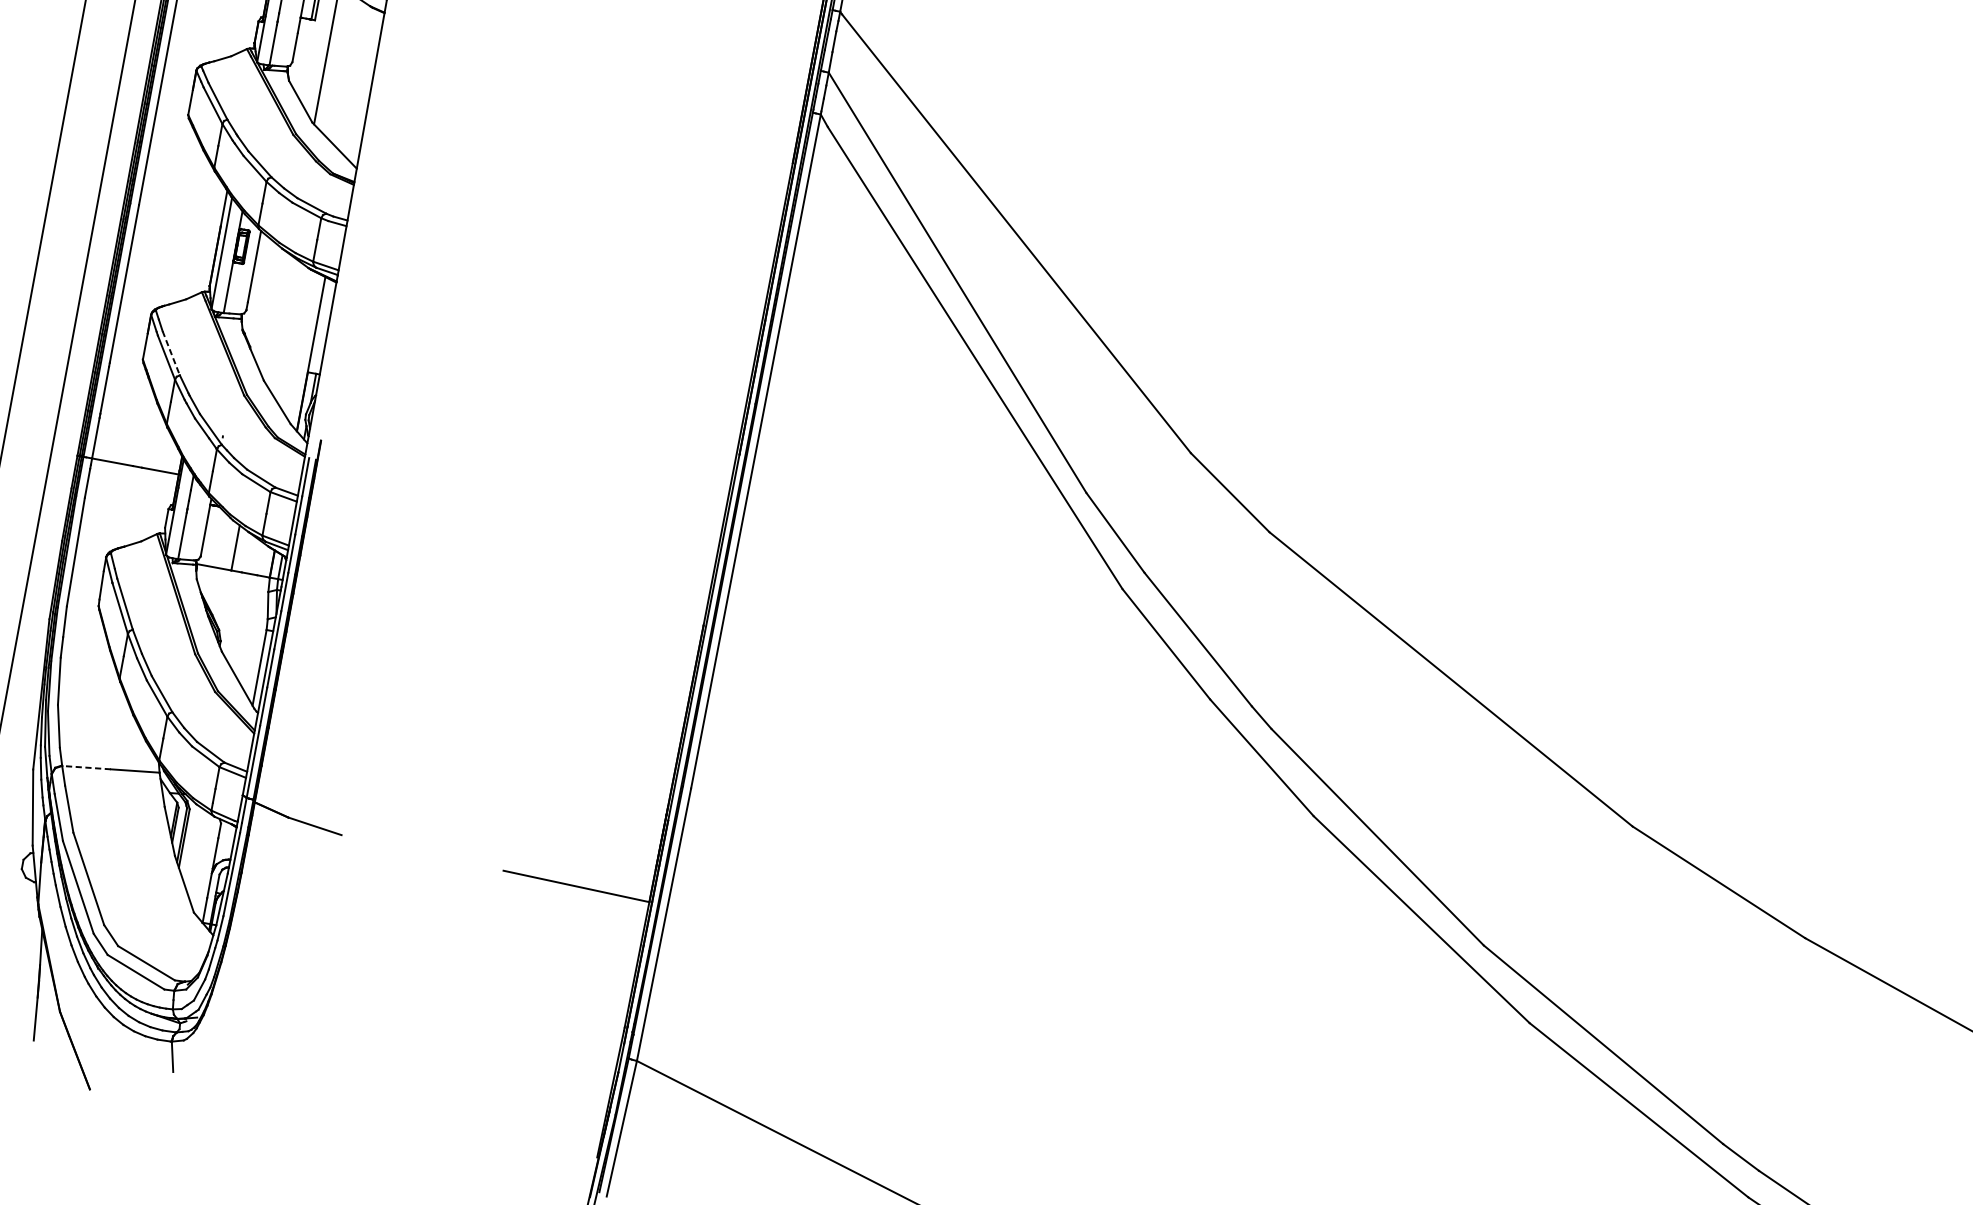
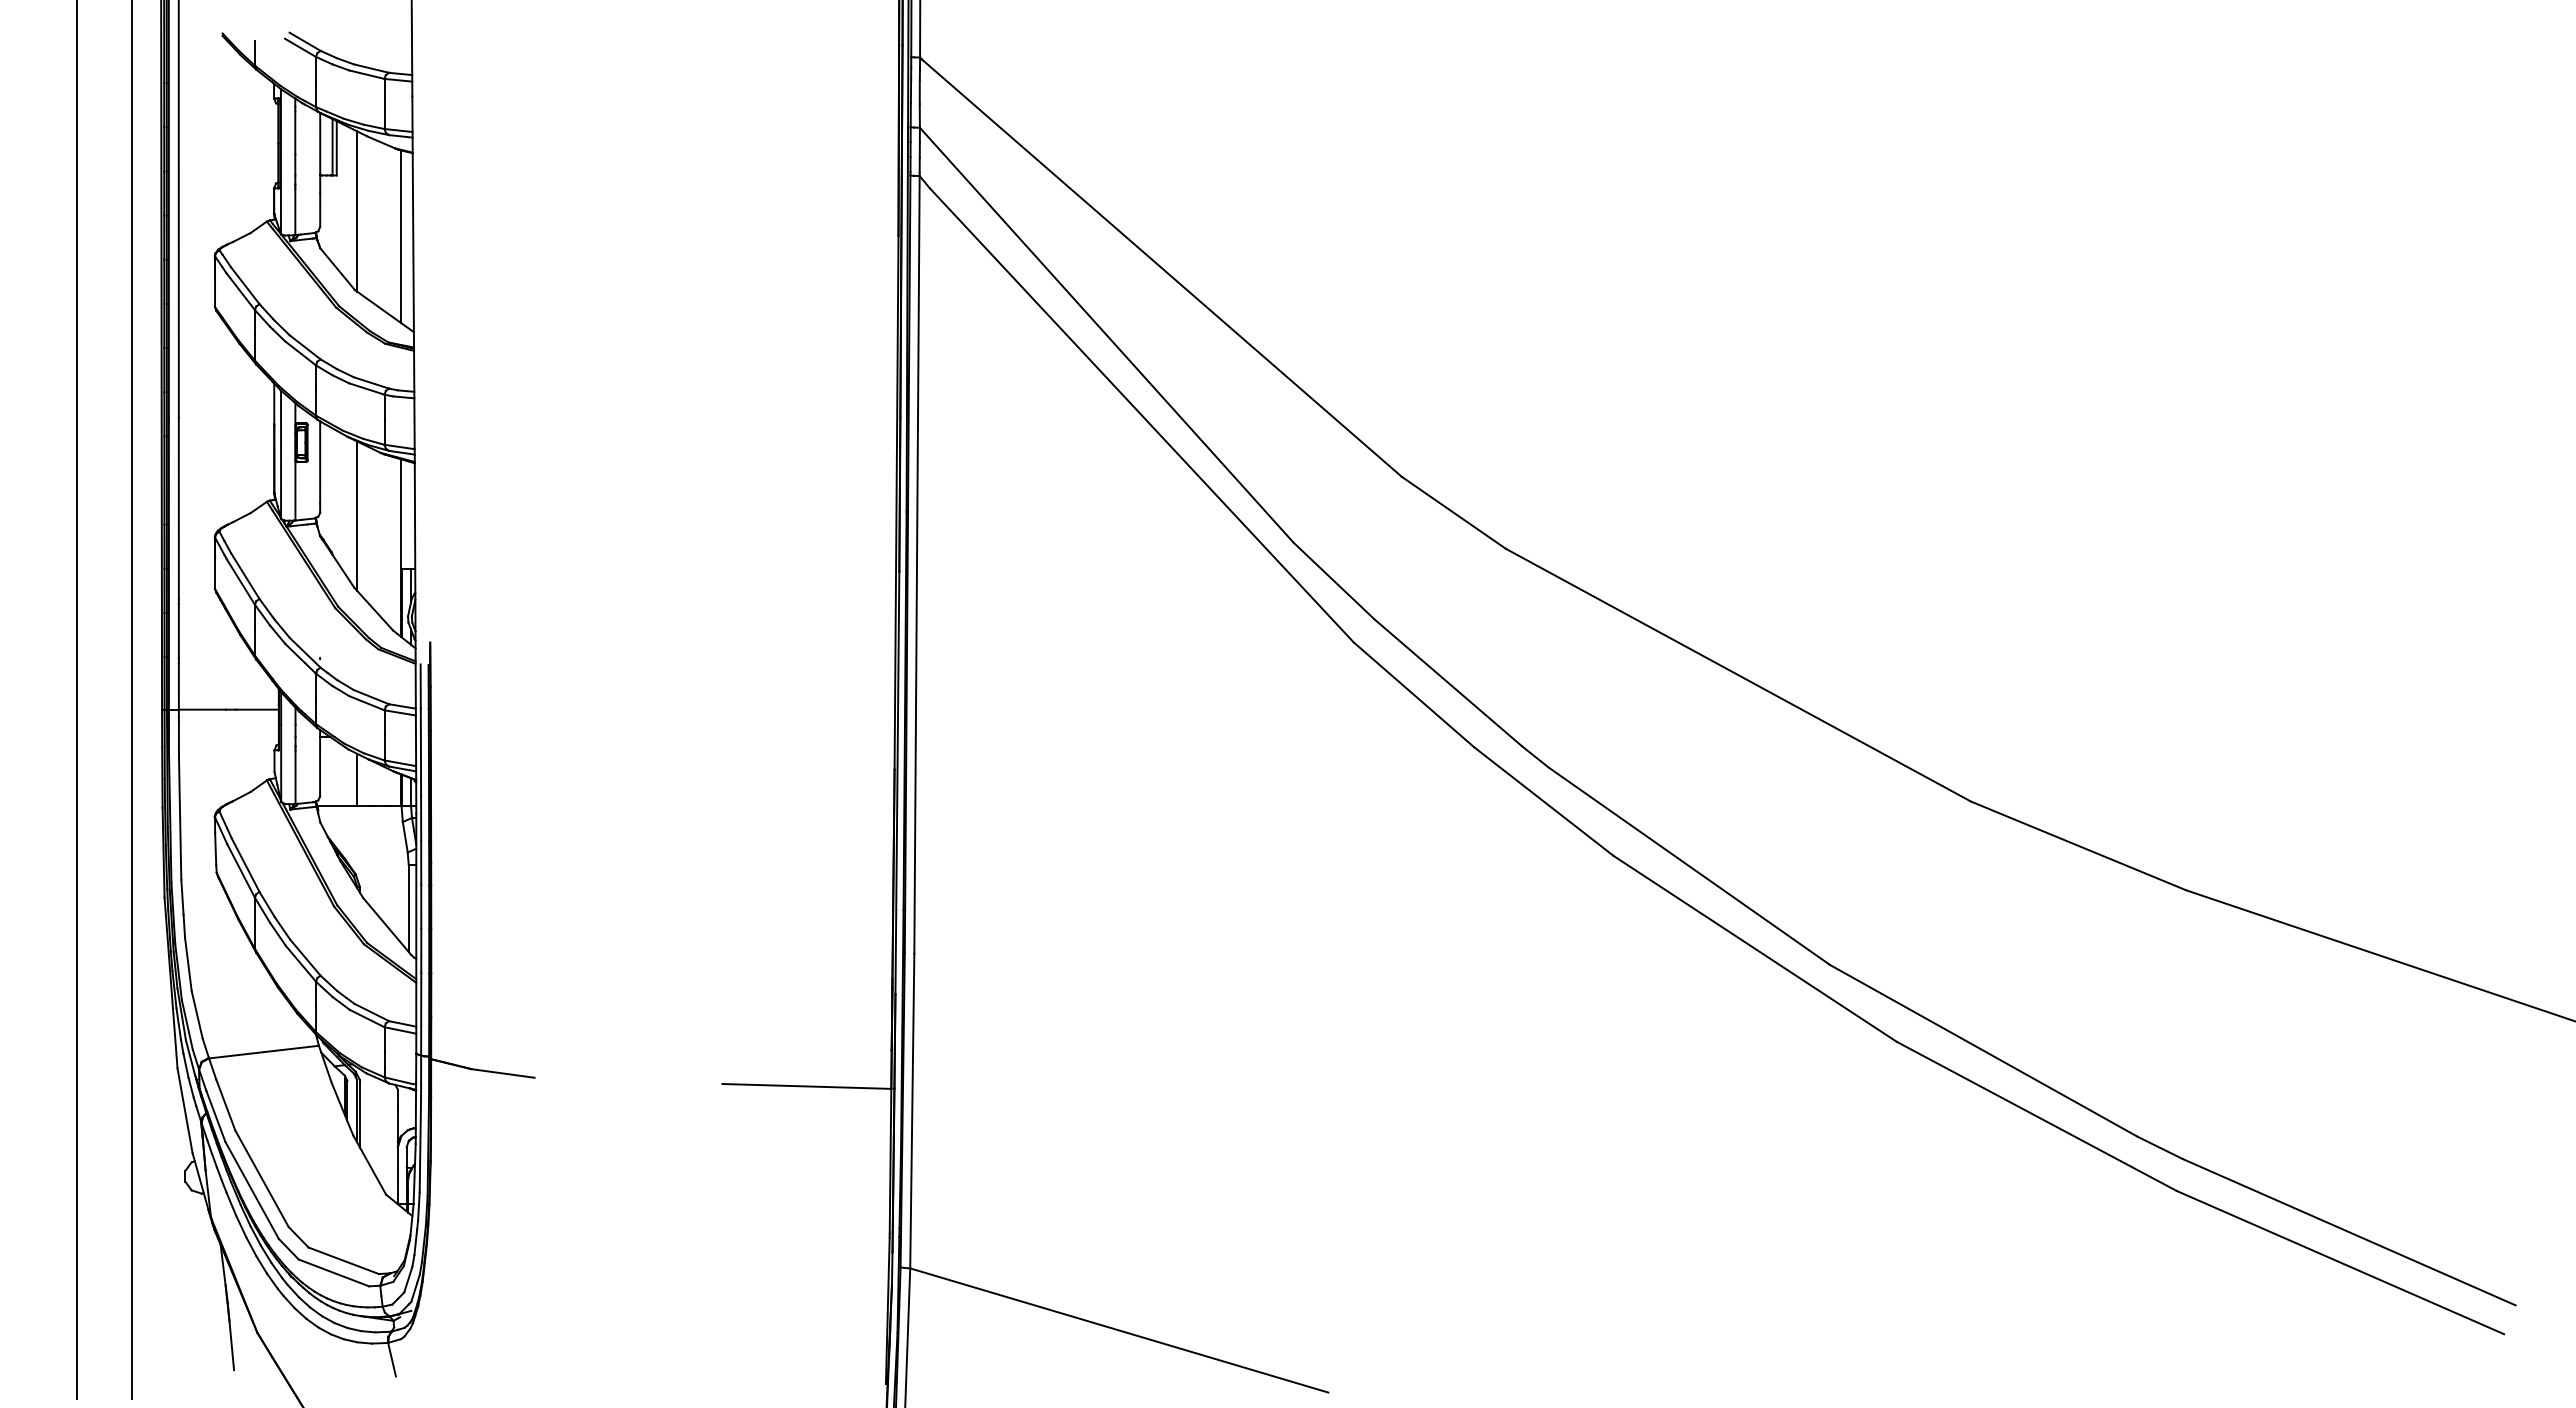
line: (361, 83) -> (401, 236), added
line: (278, 318) -> (357, 515), added
line: (171, 353) -> (245, 576), dashed -> solid
line: (86, 767) -> (236, 1055), dashed -> solid

